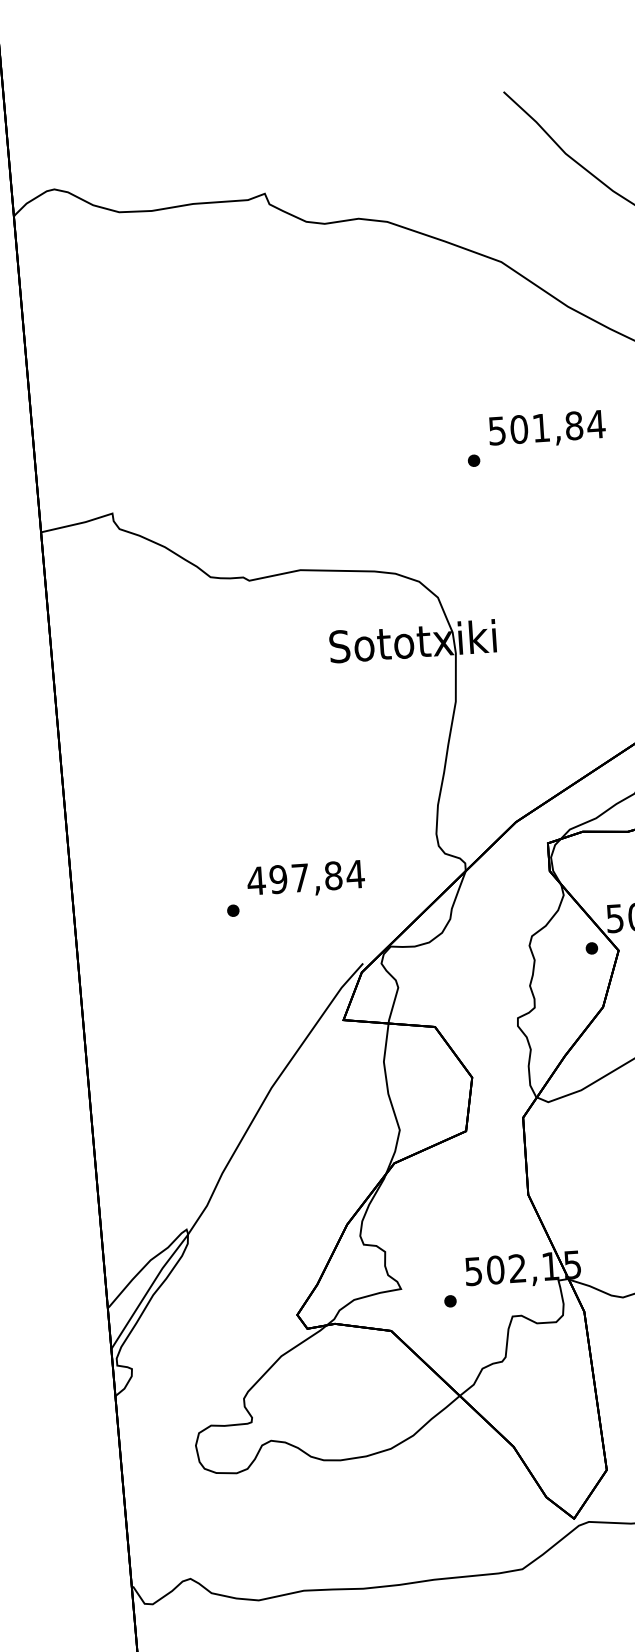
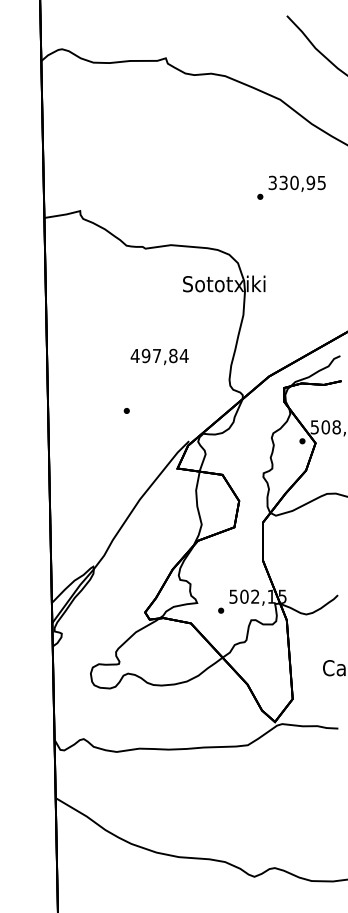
text: (547, 426) -> (297, 182), 501,84 -> 330,95
text: (305, 878) -> (159, 356), moved

